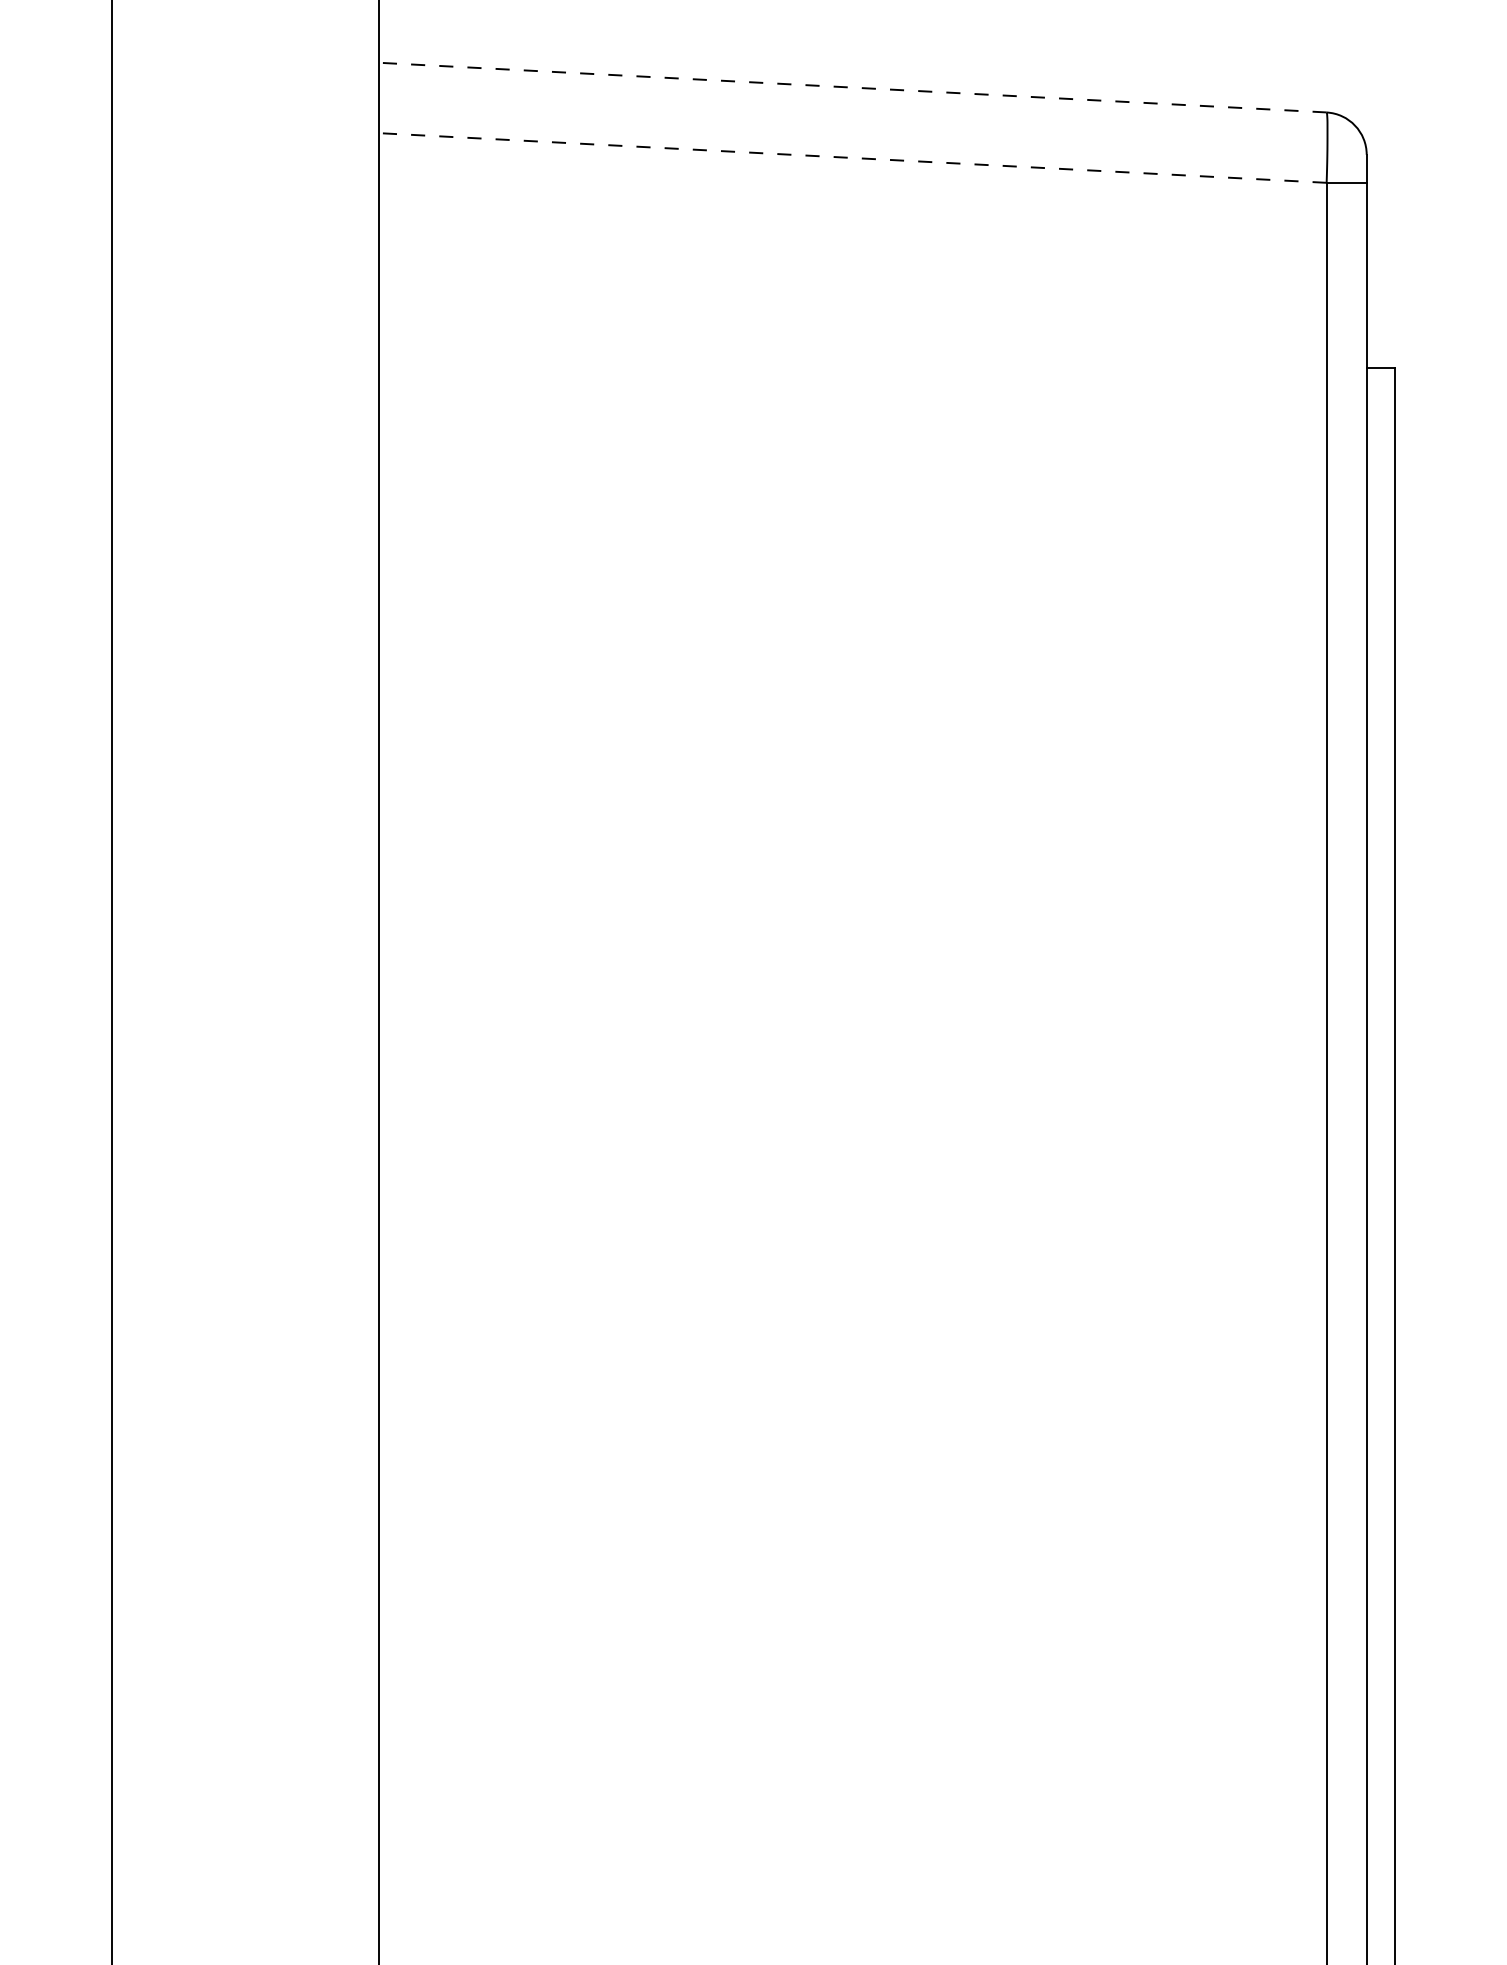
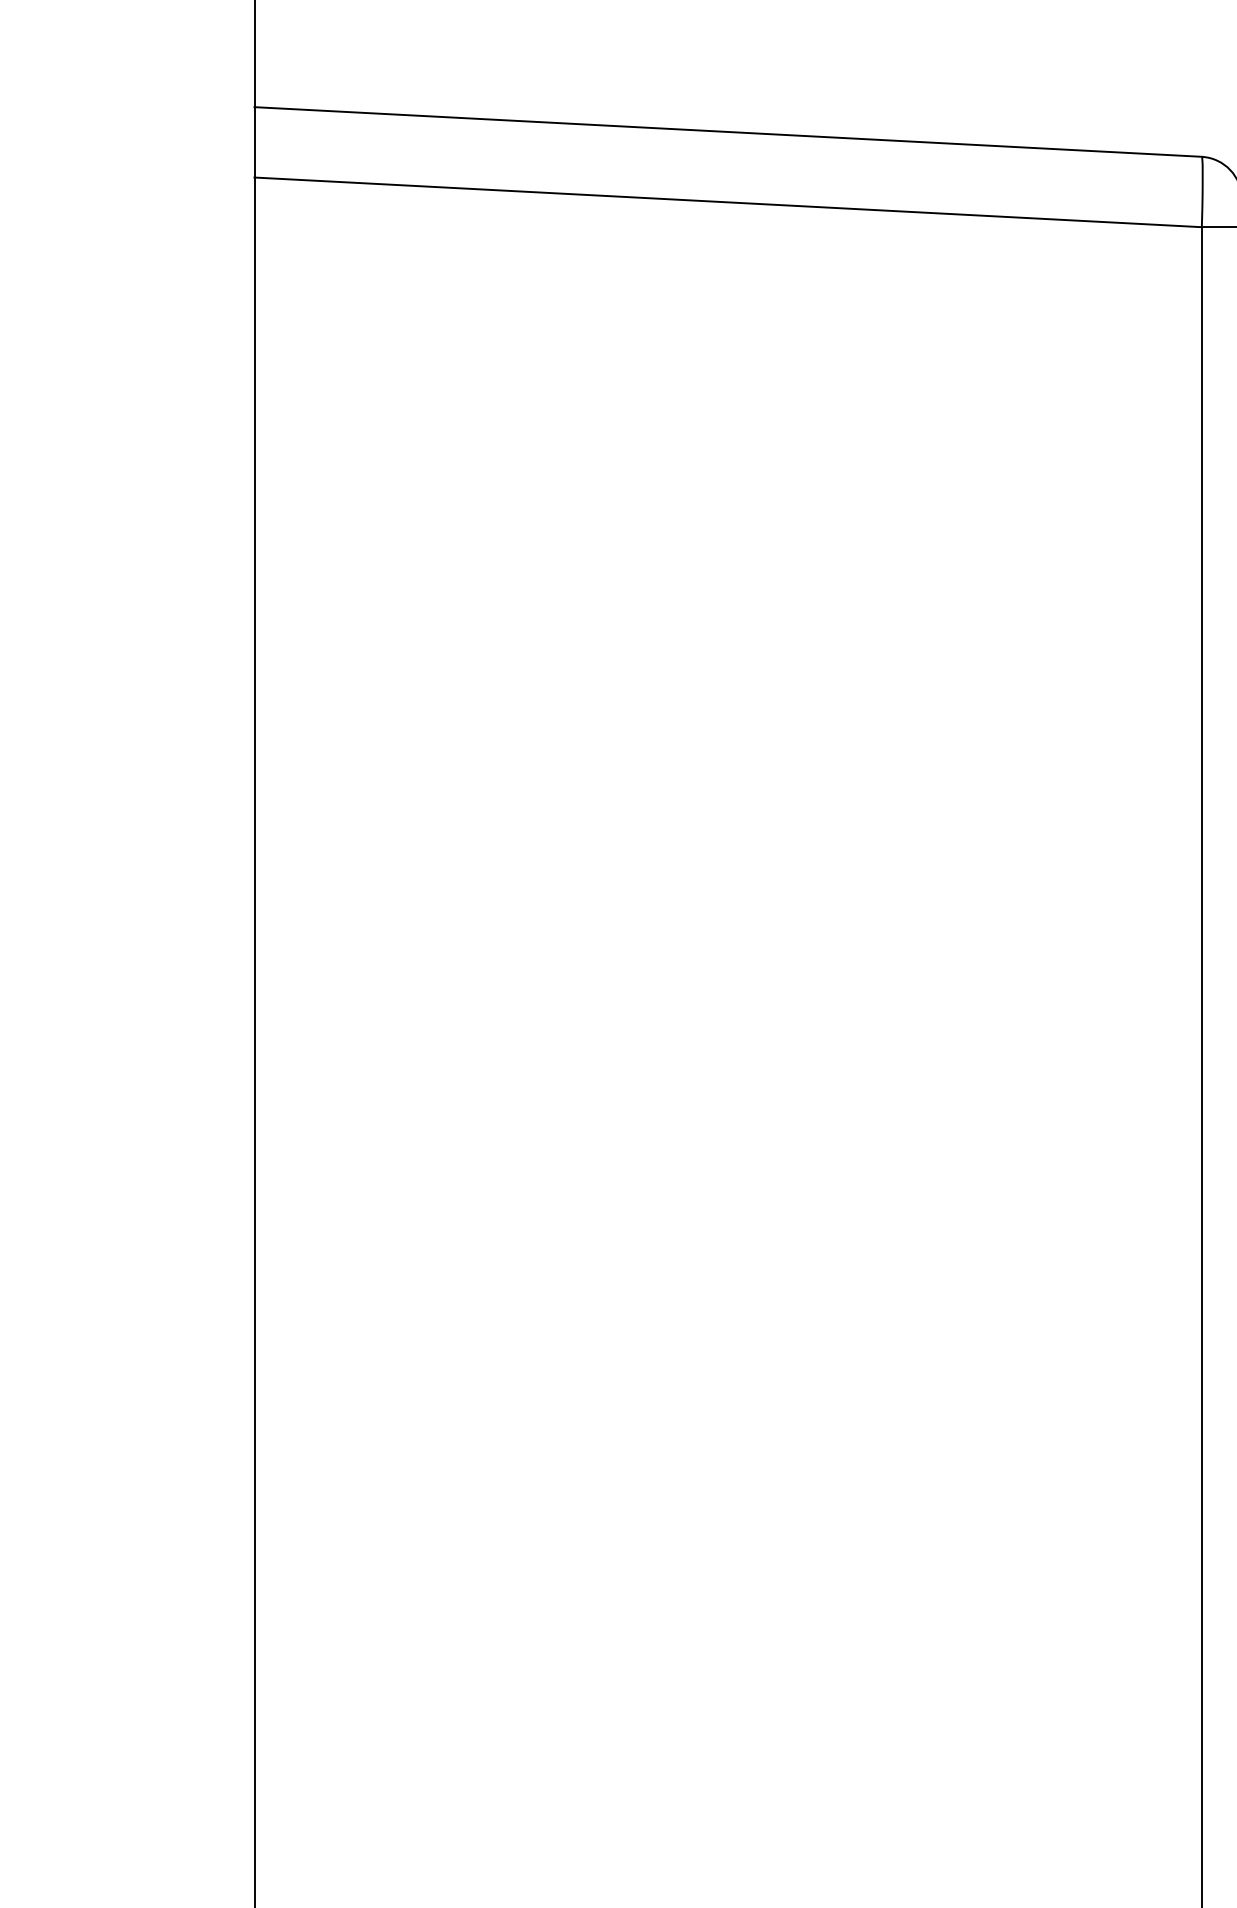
line: (852, 87) -> (727, 131), dashed -> solid
line: (852, 157) -> (727, 201), dashed -> solid

